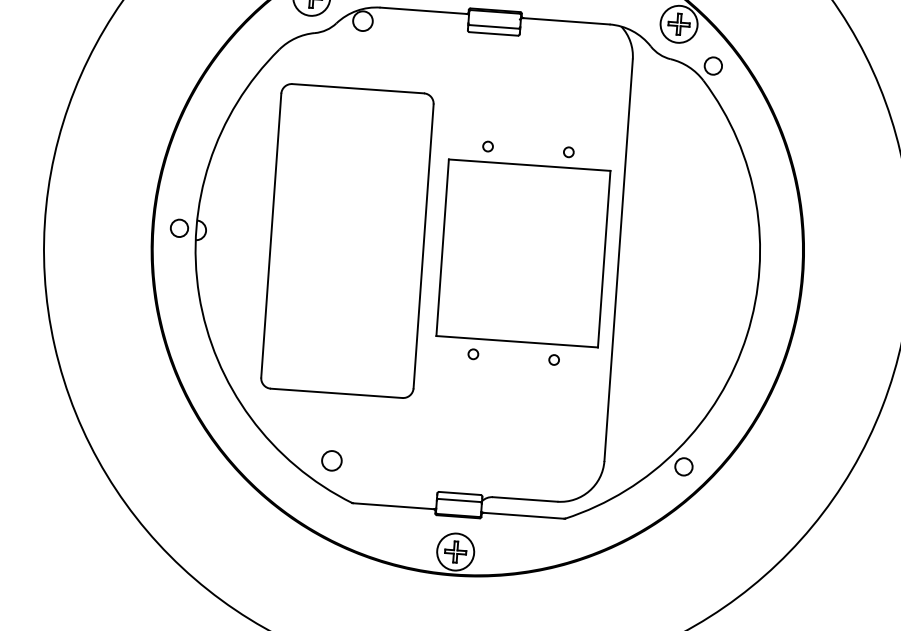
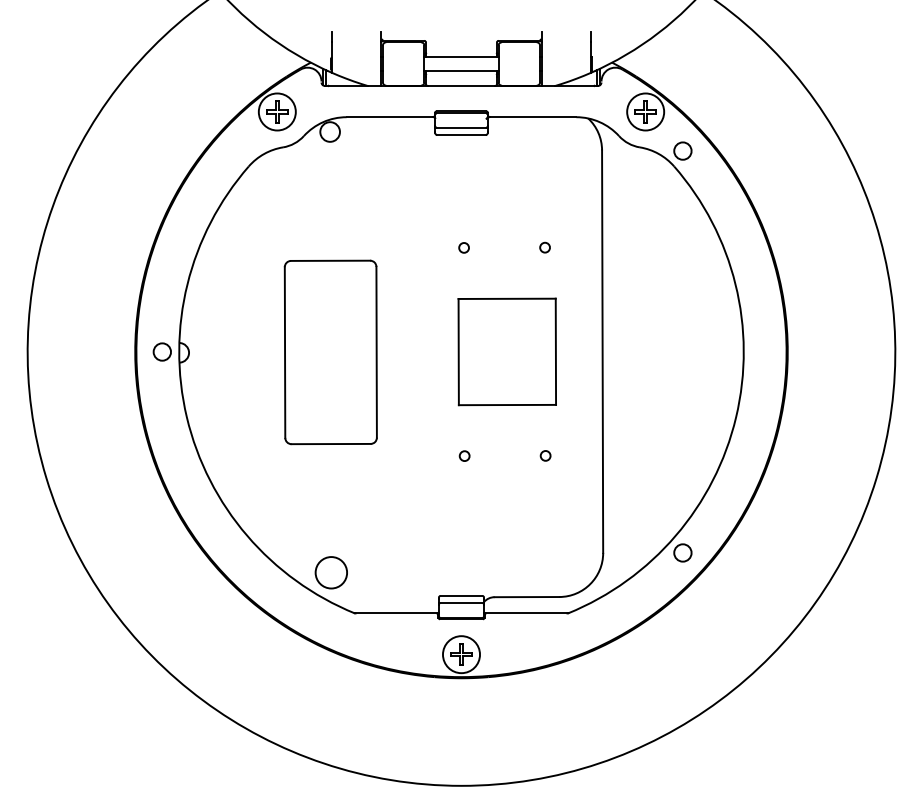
part: (347, 241) -> (330, 352), size x0.6
part: (523, 253) -> (507, 351), size x0.6
circle: (332, 460) -> (331, 572), size x1.6

